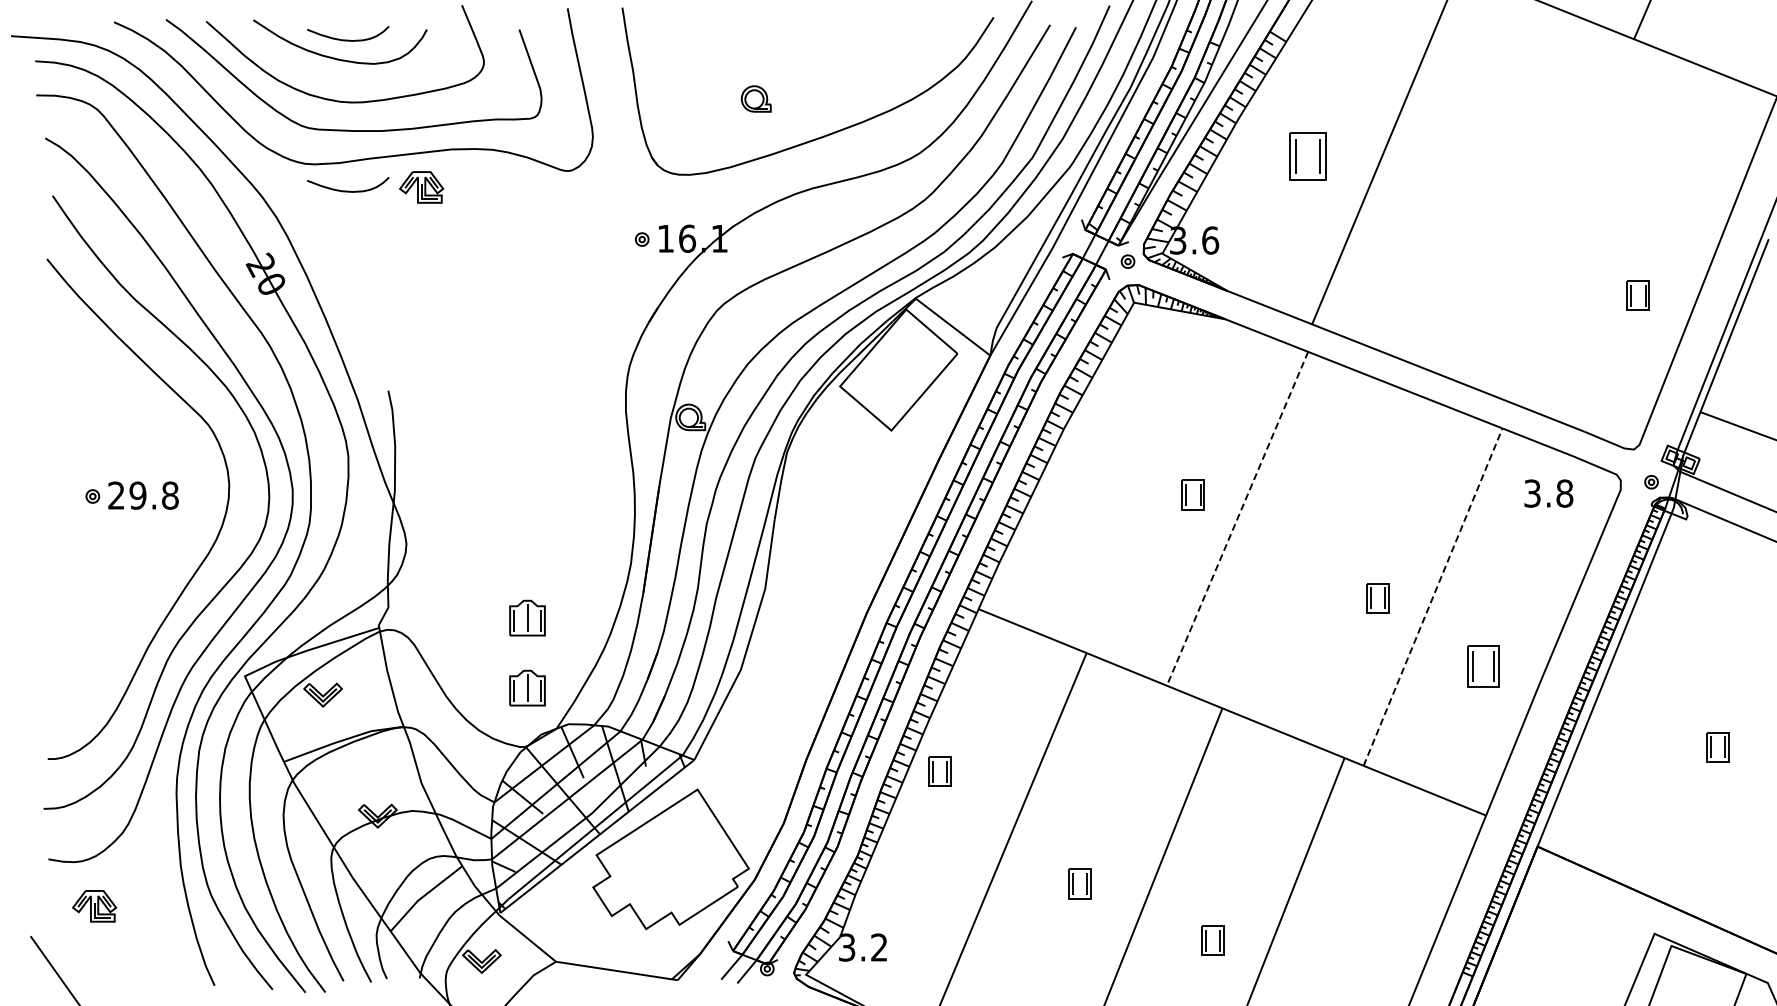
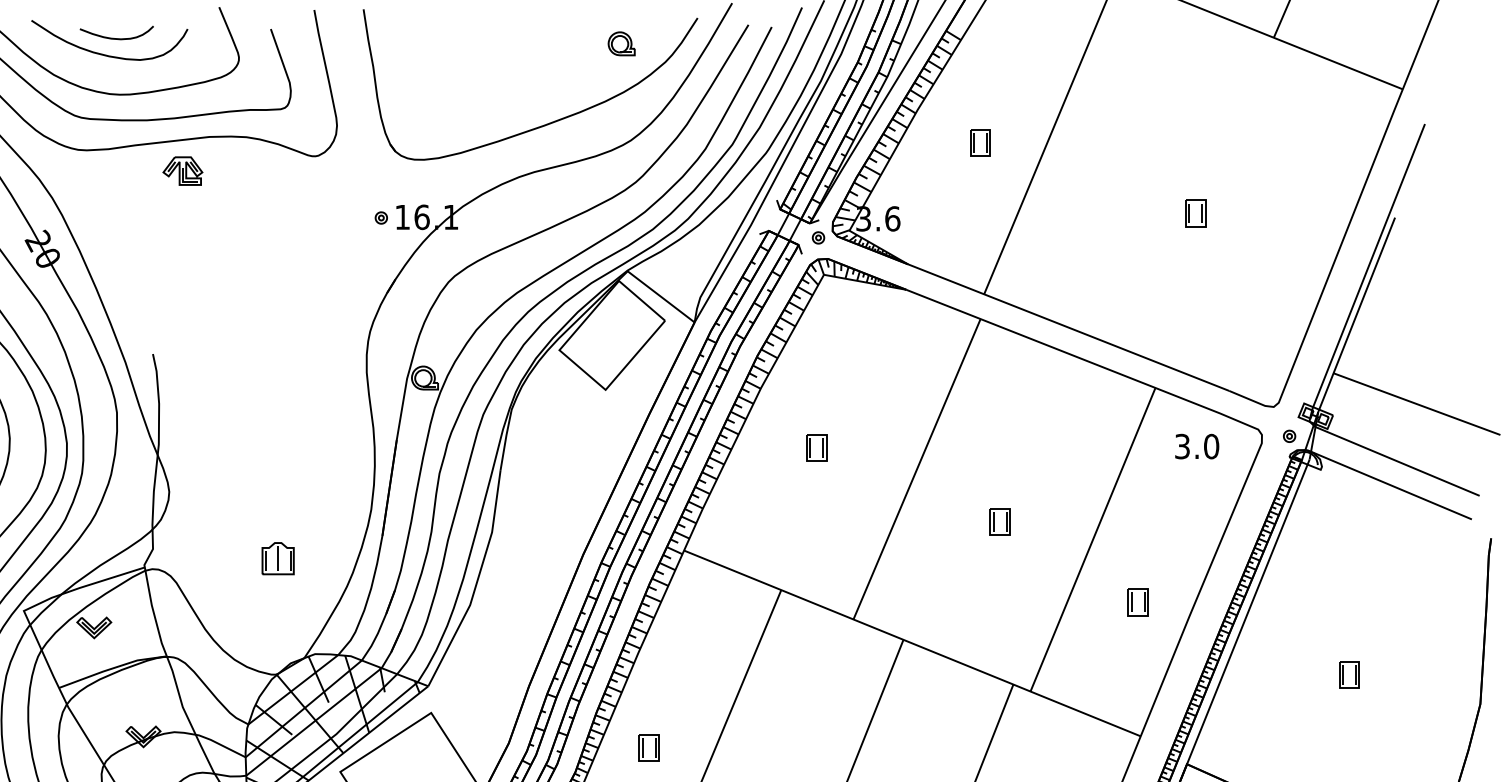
part: (755, 98) -> (620, 43), moved
part: (1307, 155) -> (980, 142), size x0.62
curve: (348, 190) -> (117, 173), removed
part: (1637, 295) -> (1195, 213), moved
text: (1564, 493) -> (1211, 446), 3.8 -> 3.0
part: (1192, 494) -> (816, 447), moved
line: (1237, 519) -> (917, 469), dashed -> solid
line: (1433, 596) -> (1093, 539), dashed -> solid
part: (1377, 598) -> (999, 522), moved
part: (1482, 666) -> (1137, 602), size x0.71
part: (527, 687) -> (278, 621), removed
part: (939, 771) -> (648, 747), moved

